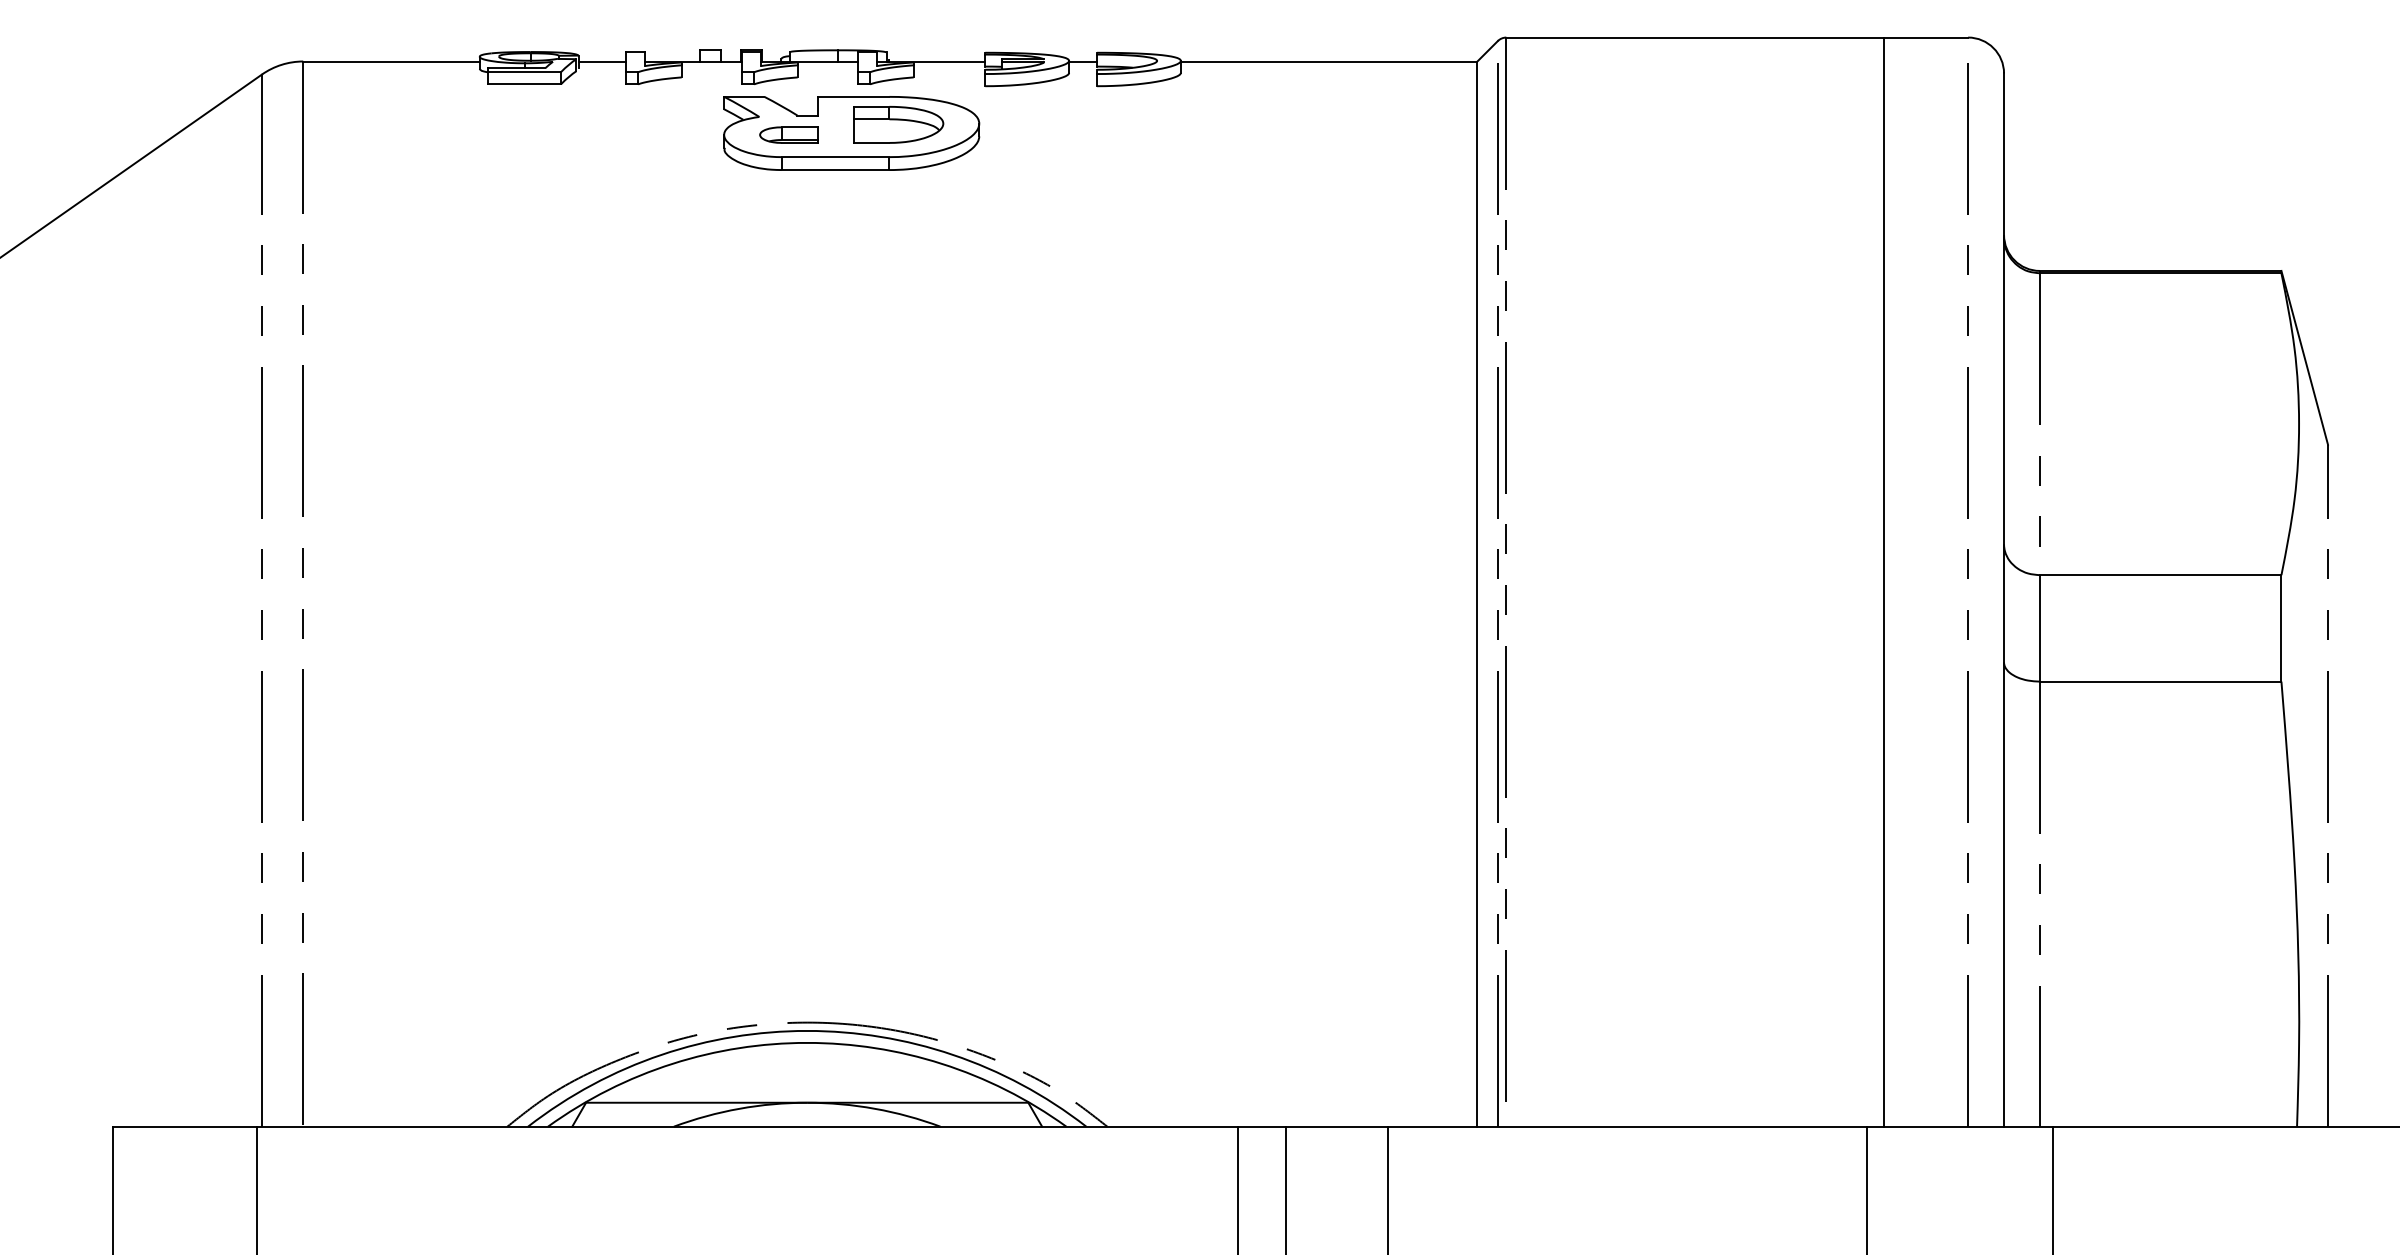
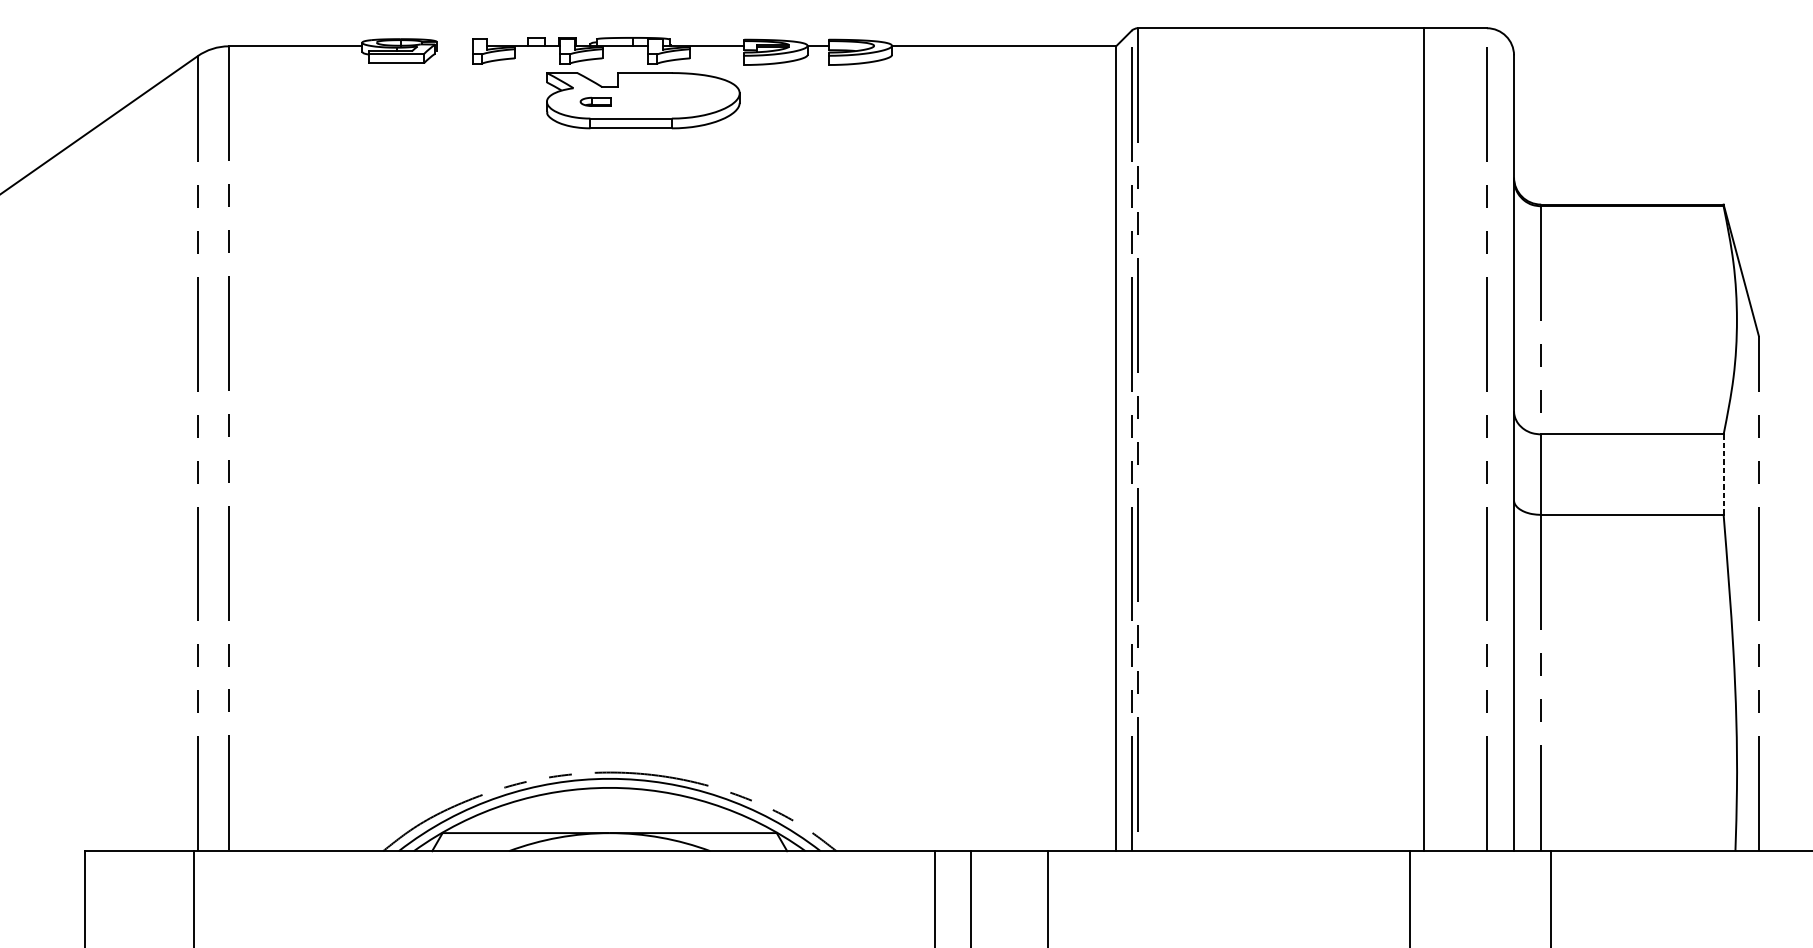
line: (601, 61) -> (454, 46), removed
part: (898, 124) -> (678, 93), removed
part: (788, 134) -> (595, 101), size x0.7
line: (2281, 628) -> (1723, 474), solid -> dashed

